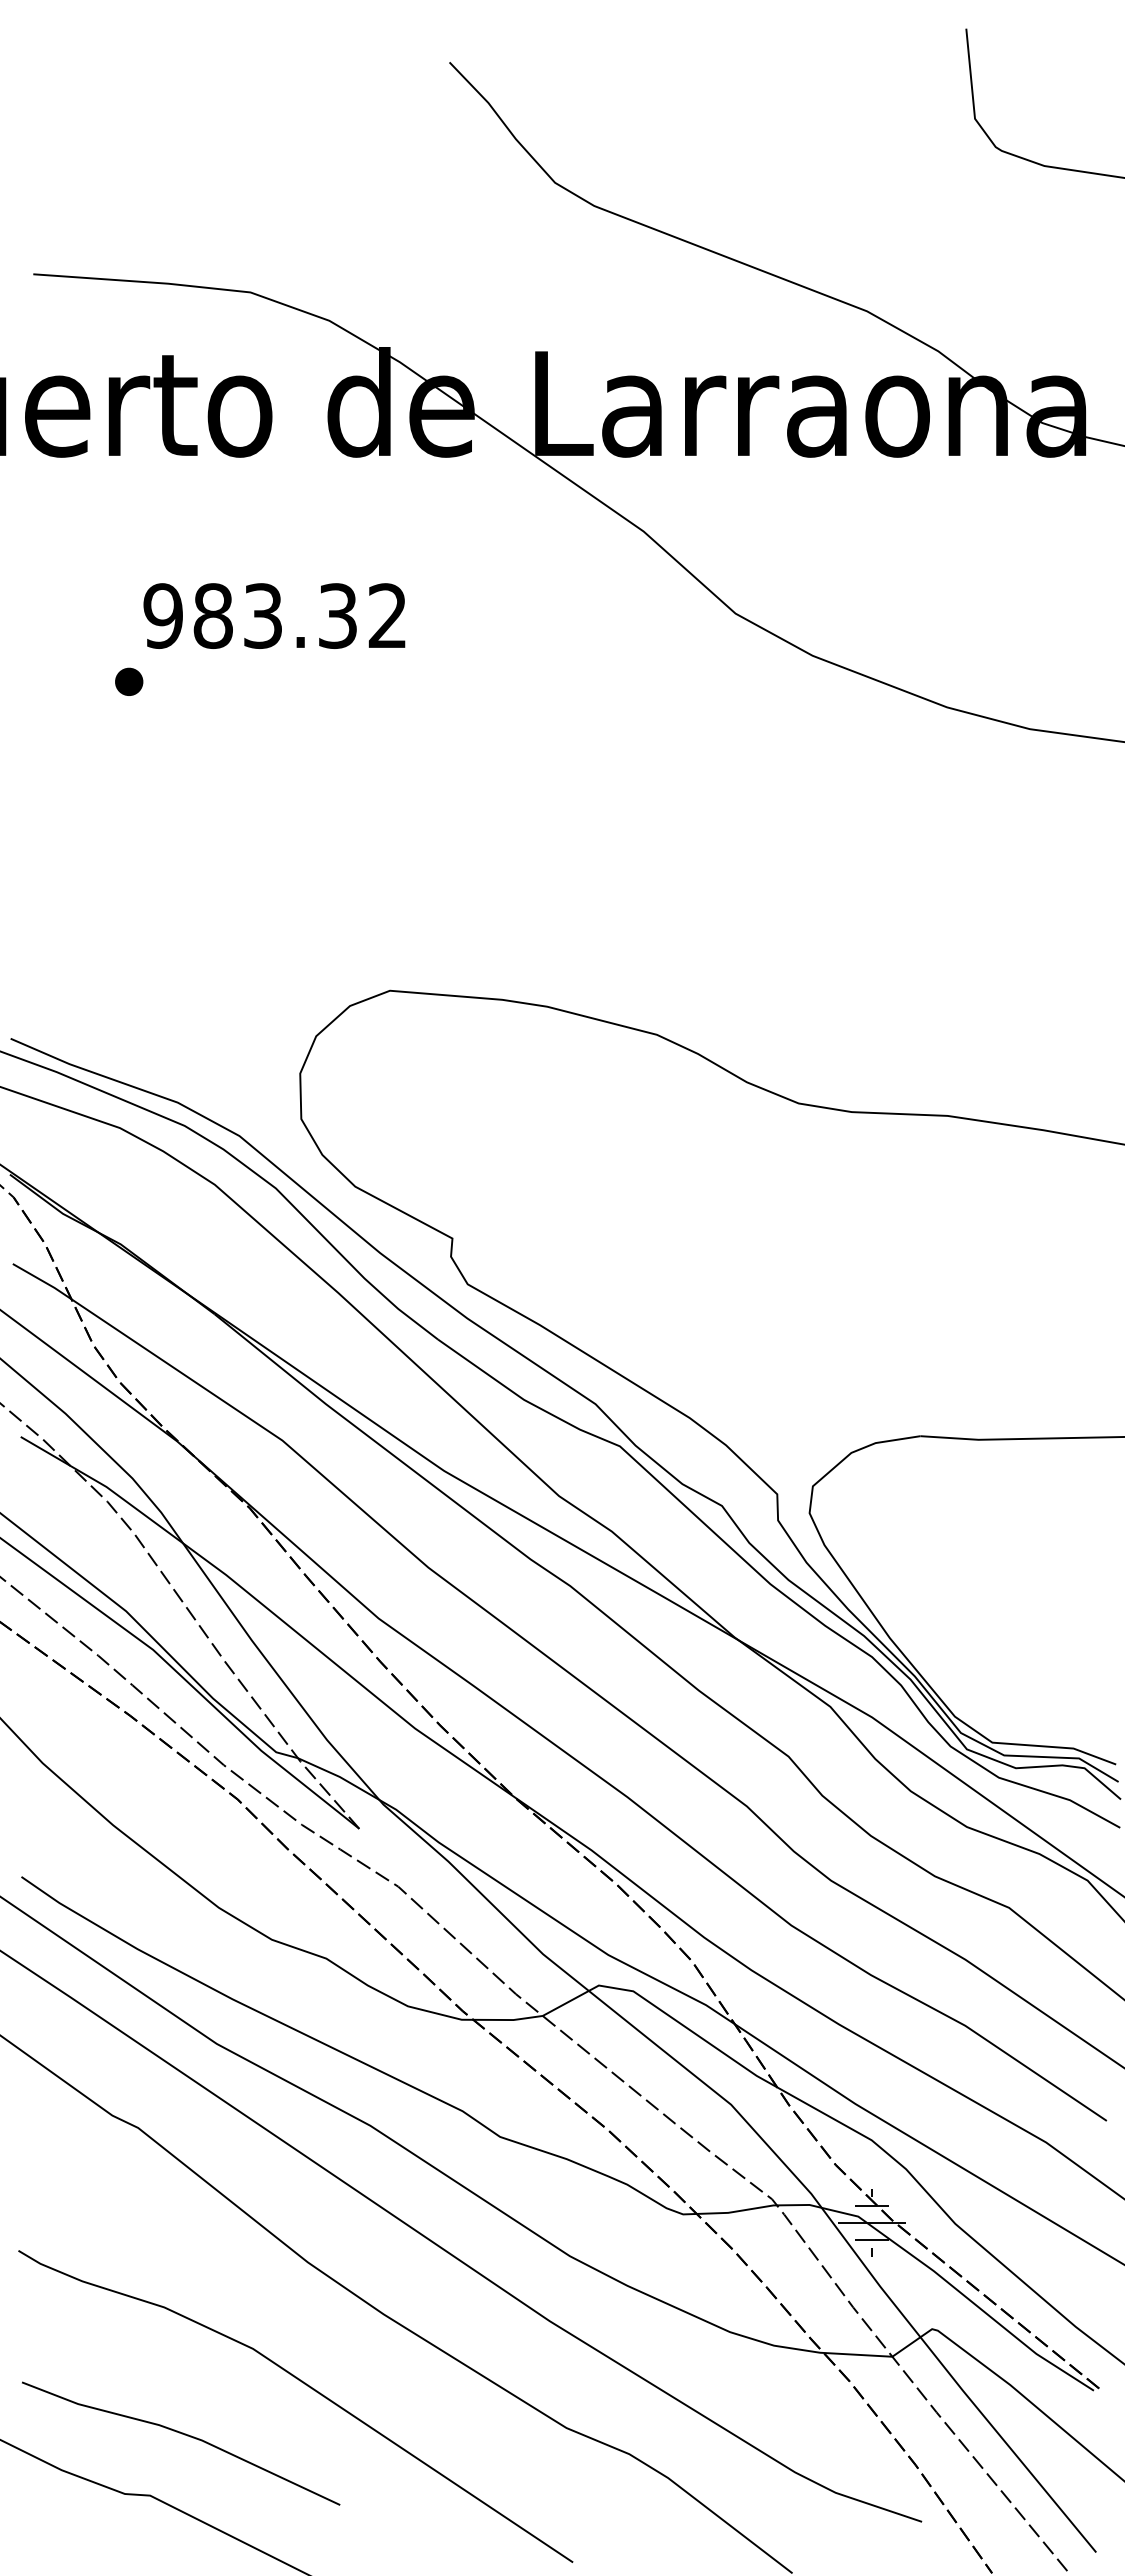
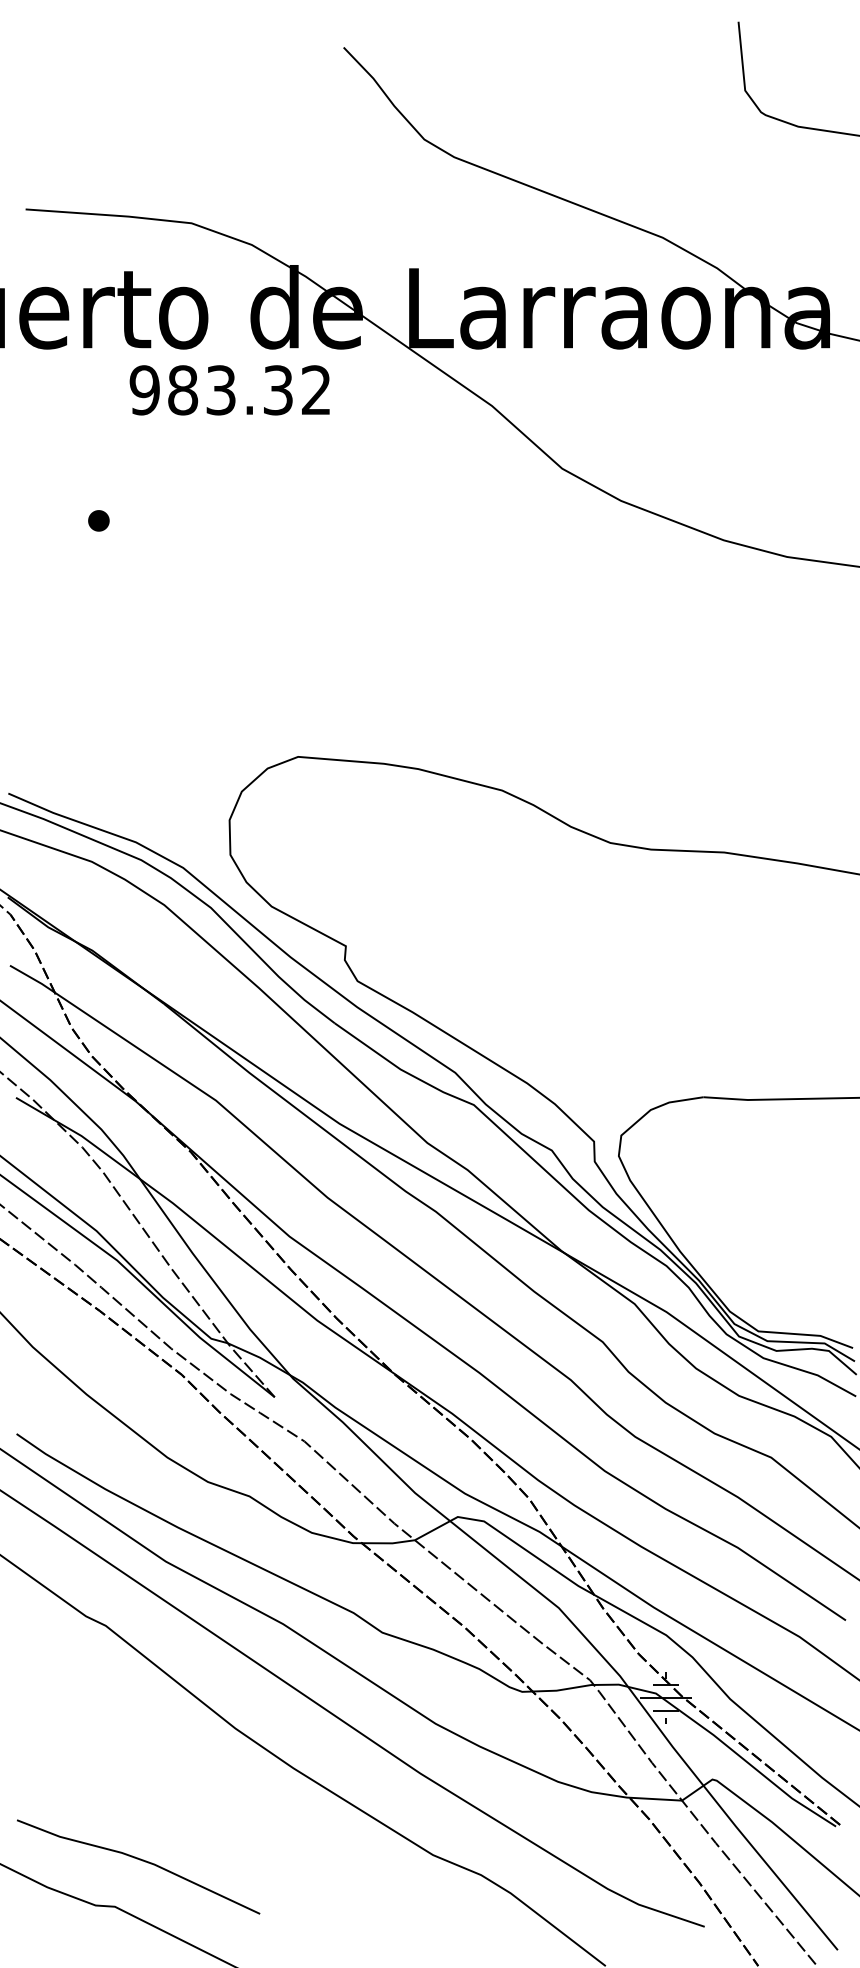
text: (274, 615) -> (229, 389), moved
curve: (307, 2386) -> (235, 1823), removed

